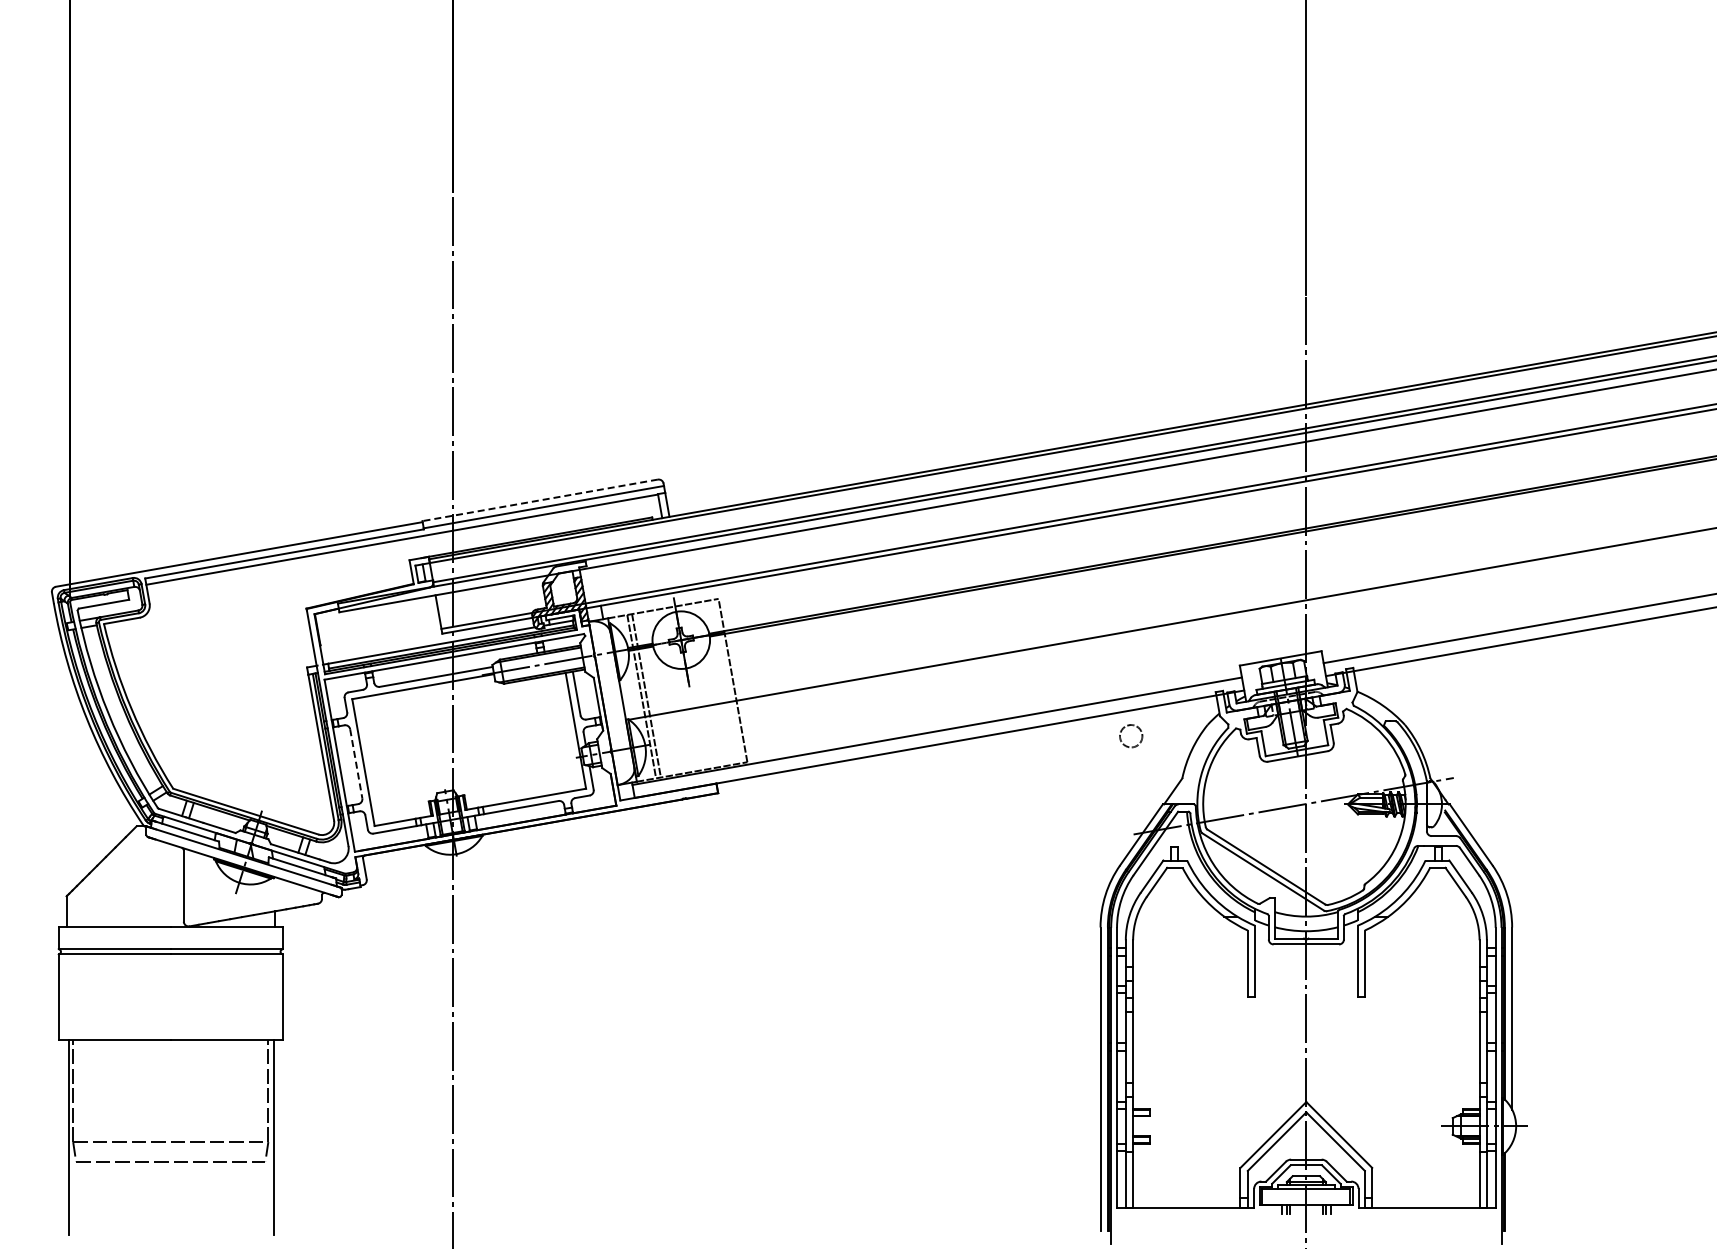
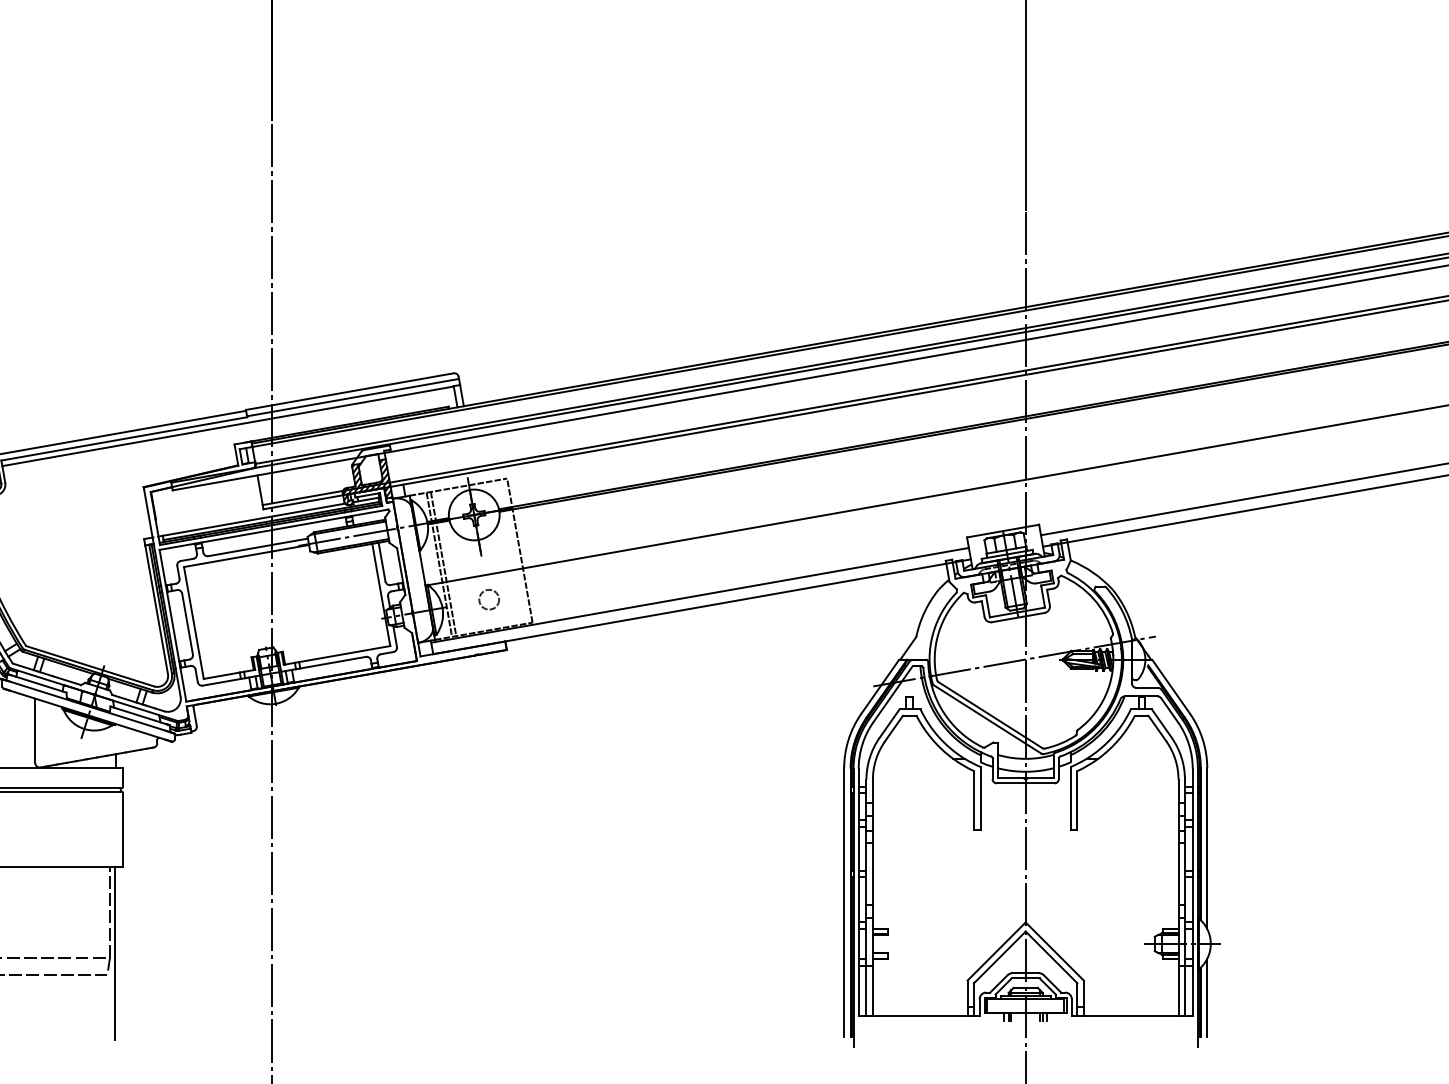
line: (540, 500) -> (350, 391), dashed -> solid
circle: (1131, 736) -> (489, 599), moved
line: (356, 764) -> (187, 624), dashed -> solid
line: (1512, 1187) -> (1207, 997), added

